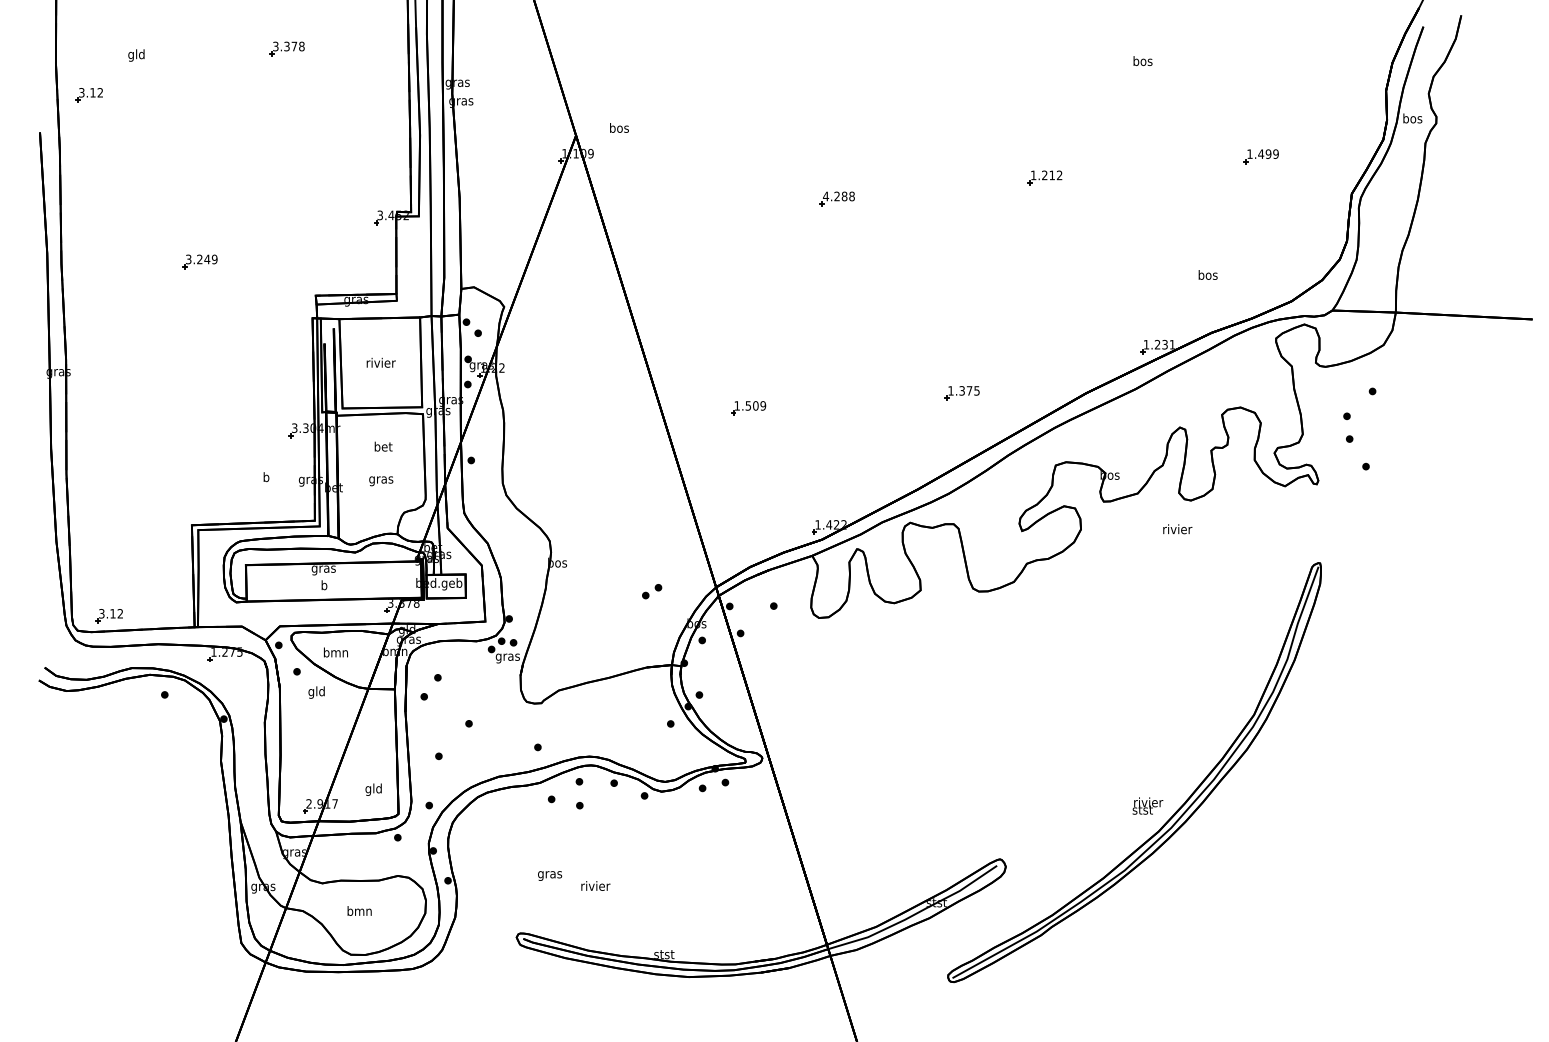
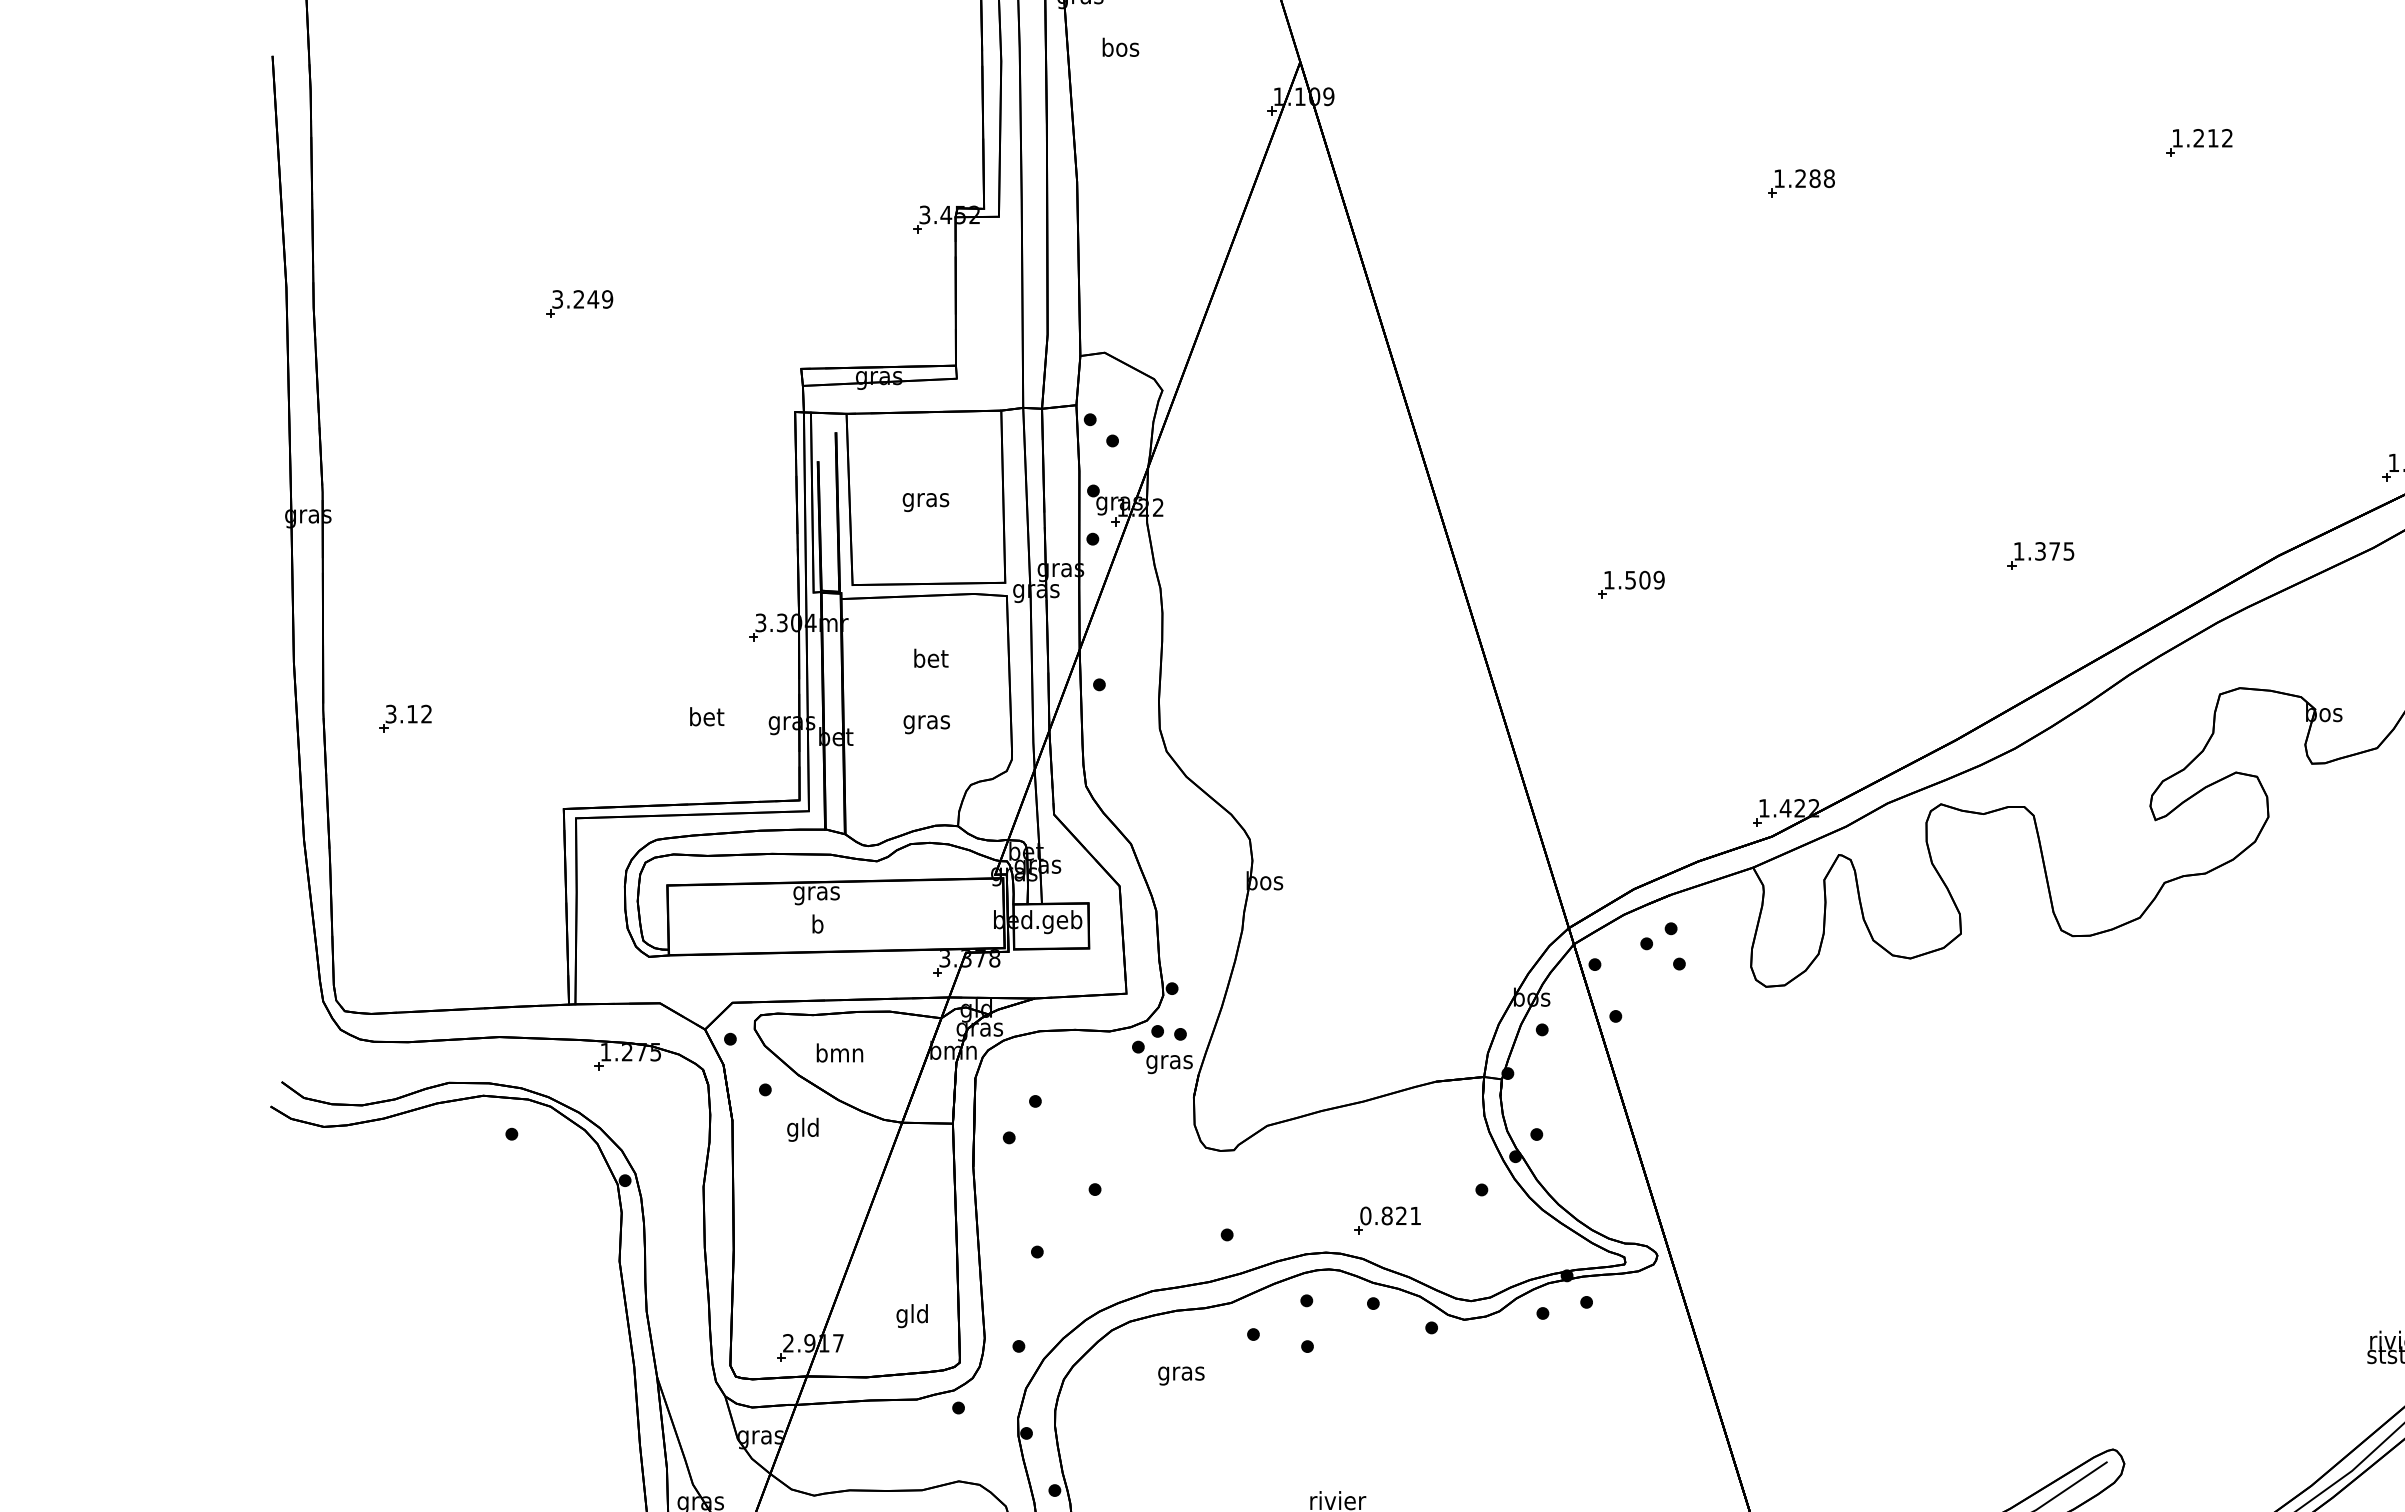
text: (619, 127) -> (1120, 46), moved
text: (826, 196) -> (1780, 178), 4.288 -> 1.288
text: (380, 363) -> (925, 498), rivier -> gras
text: (266, 477) -> (706, 717), b -> bet
part: (652, 591) -> (1659, 936), moved
part: (108, 616) -> (403, 719), moved
part: (621, 739) -> (1387, 1219), added
text: (550, 875) -> (1182, 1375), moved

